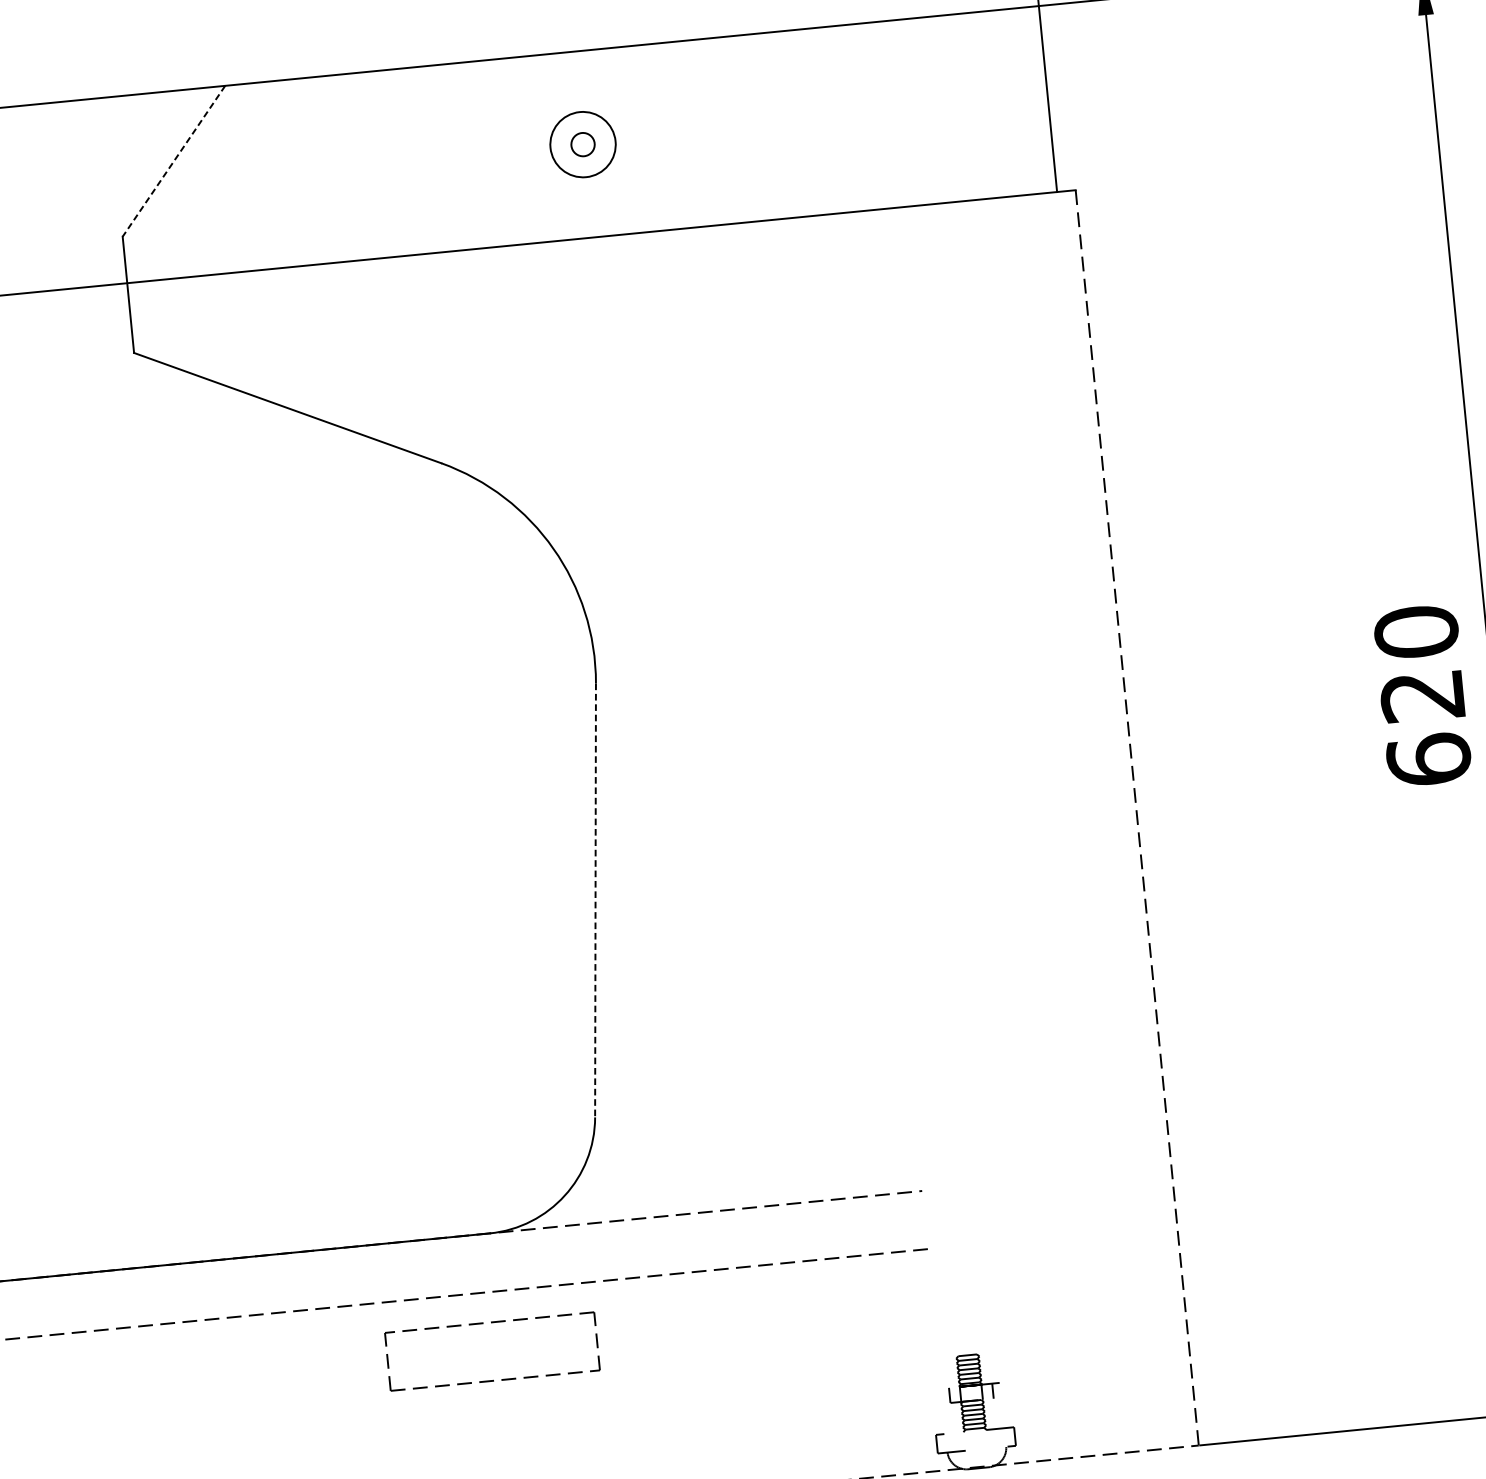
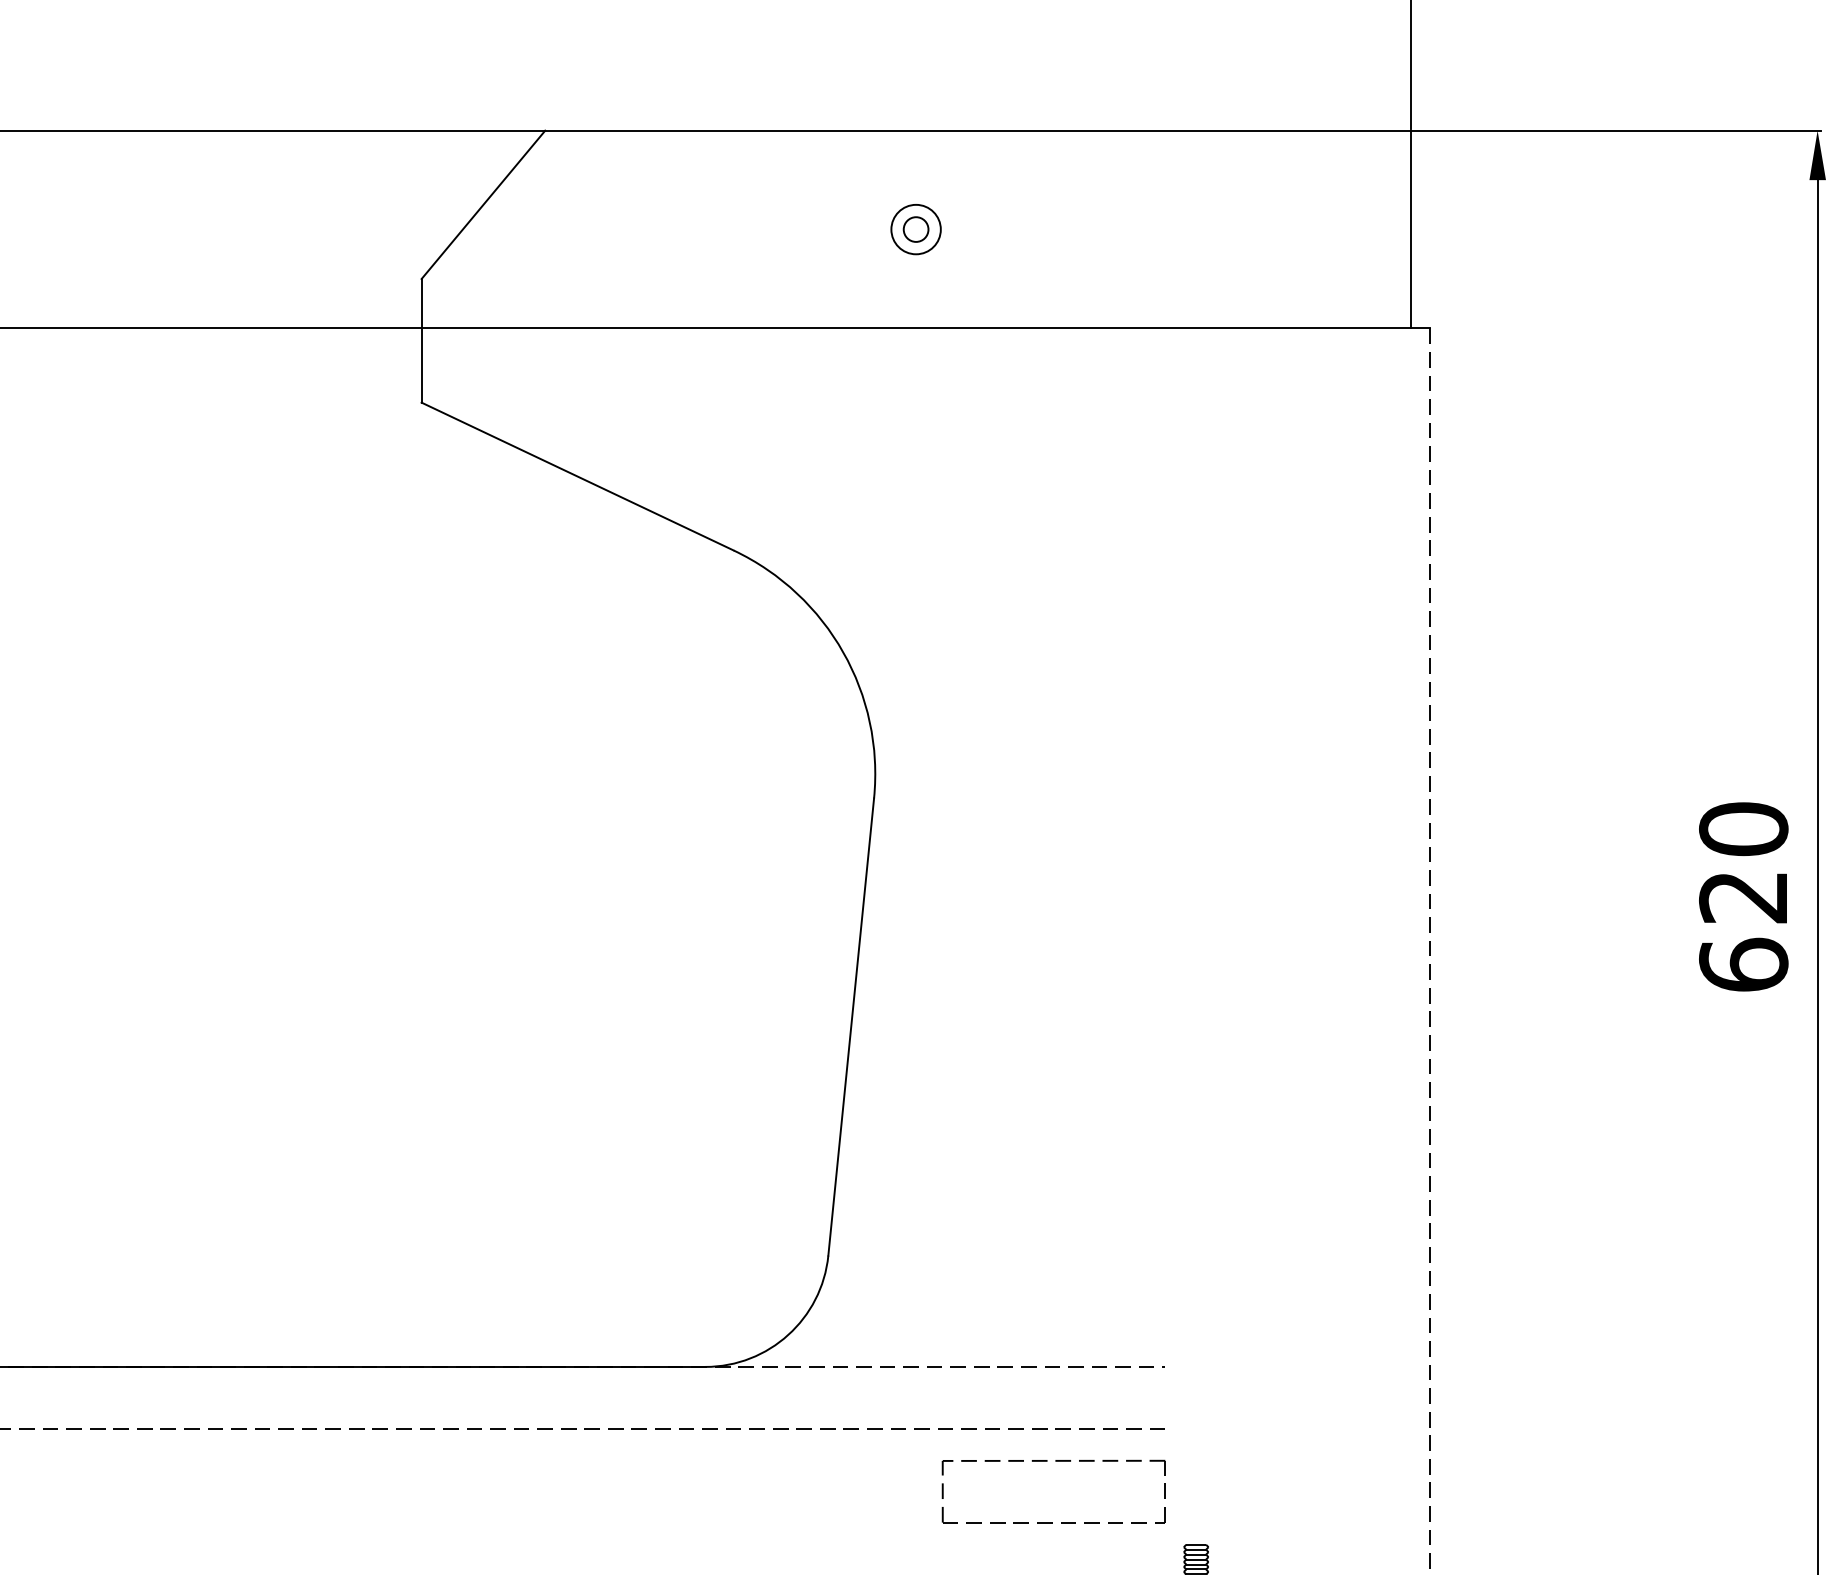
circle: (582, 144) -> (915, 229), size x0.71
line: (174, 160) -> (483, 204), dashed -> solid
line: (595, 900) -> (851, 1027), dashed -> solid
part: (491, 1323) -> (1055, 1461), moved

